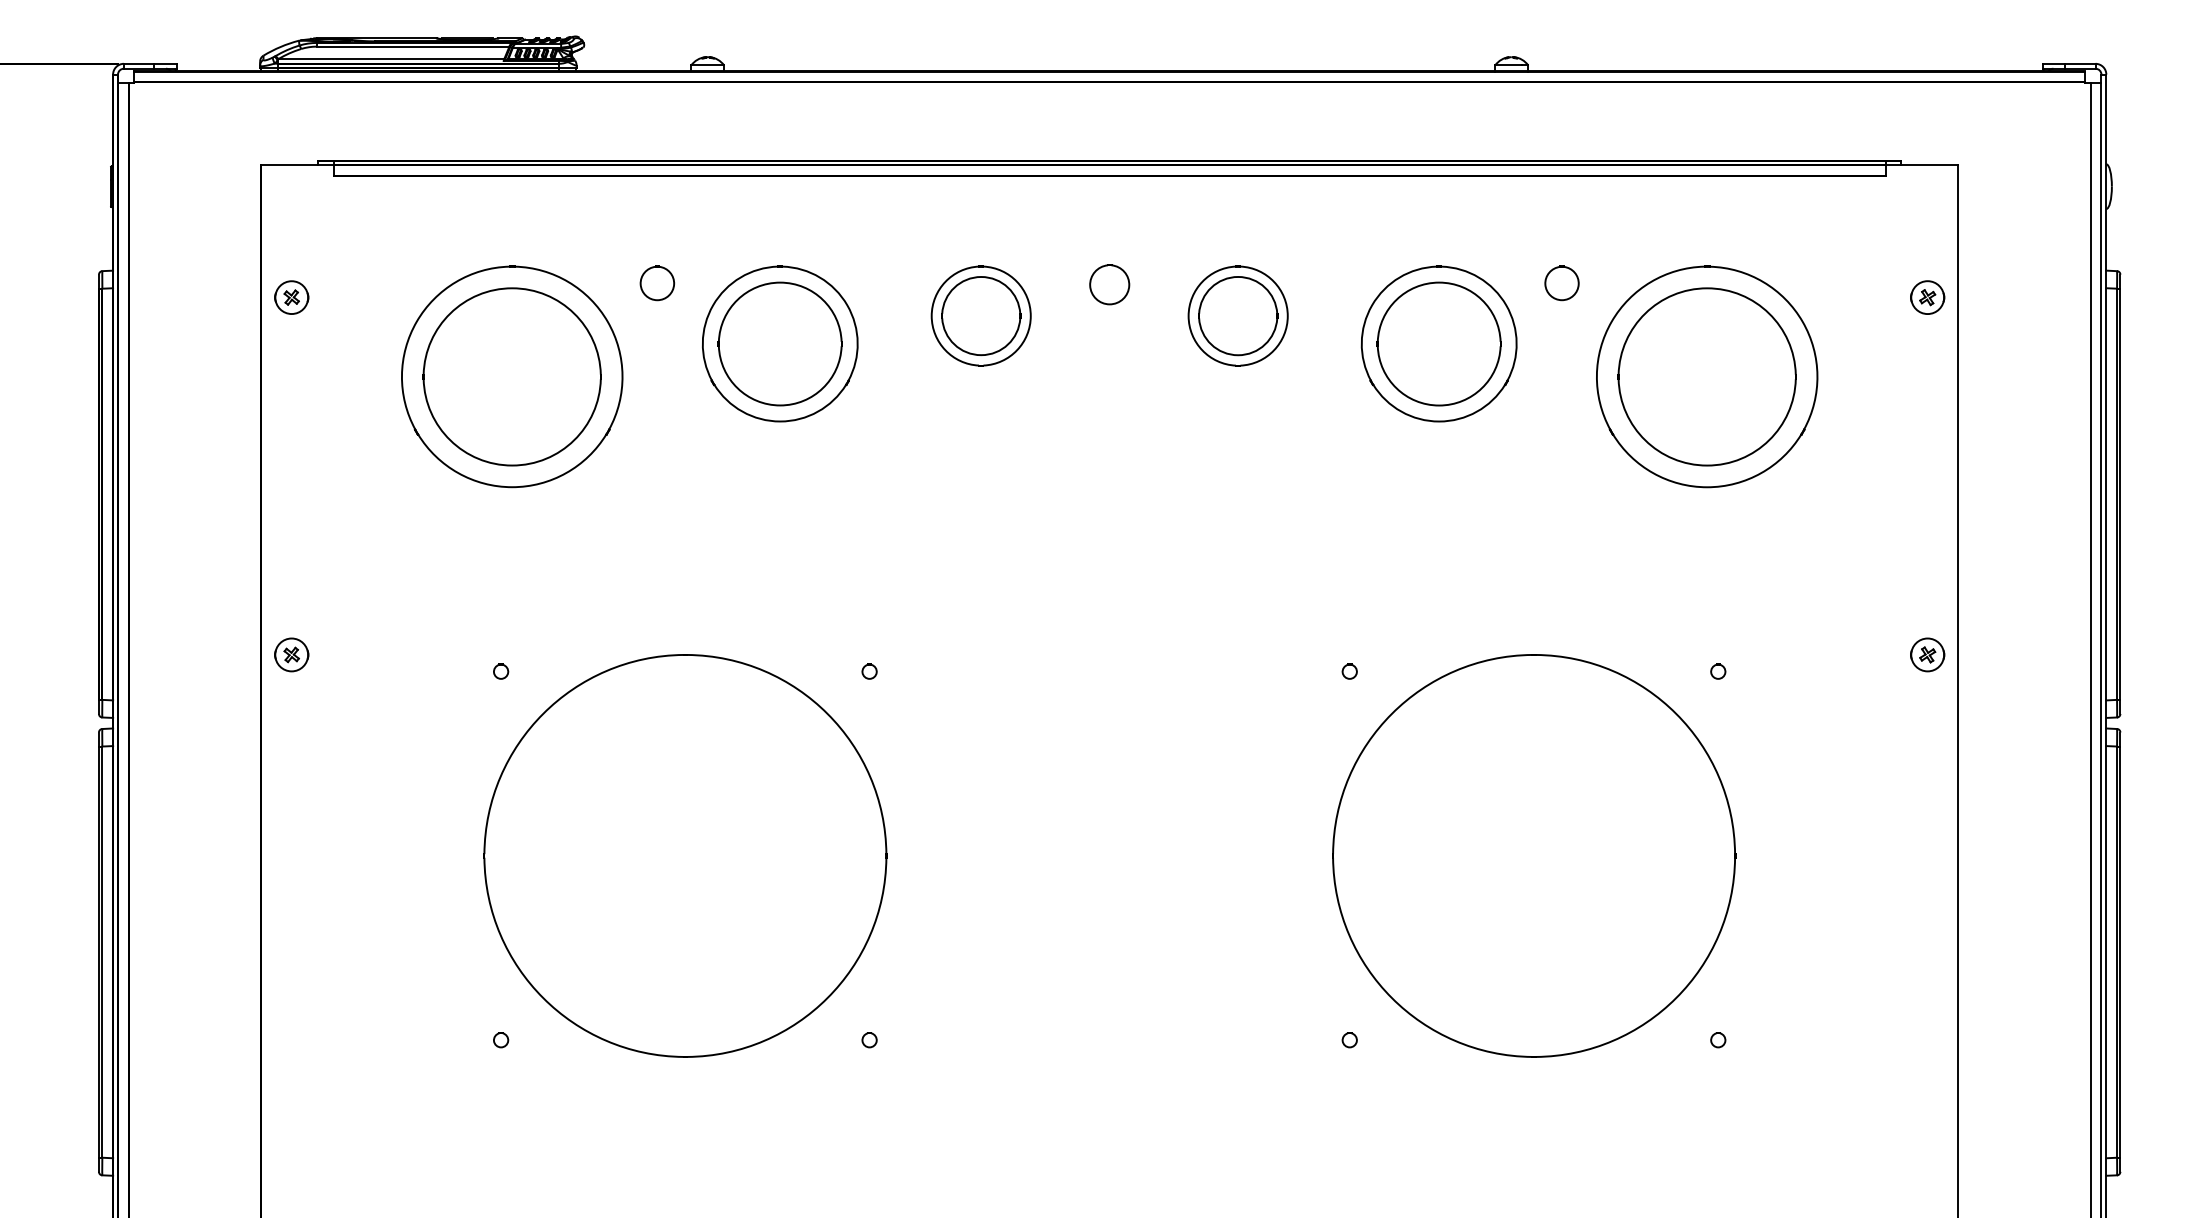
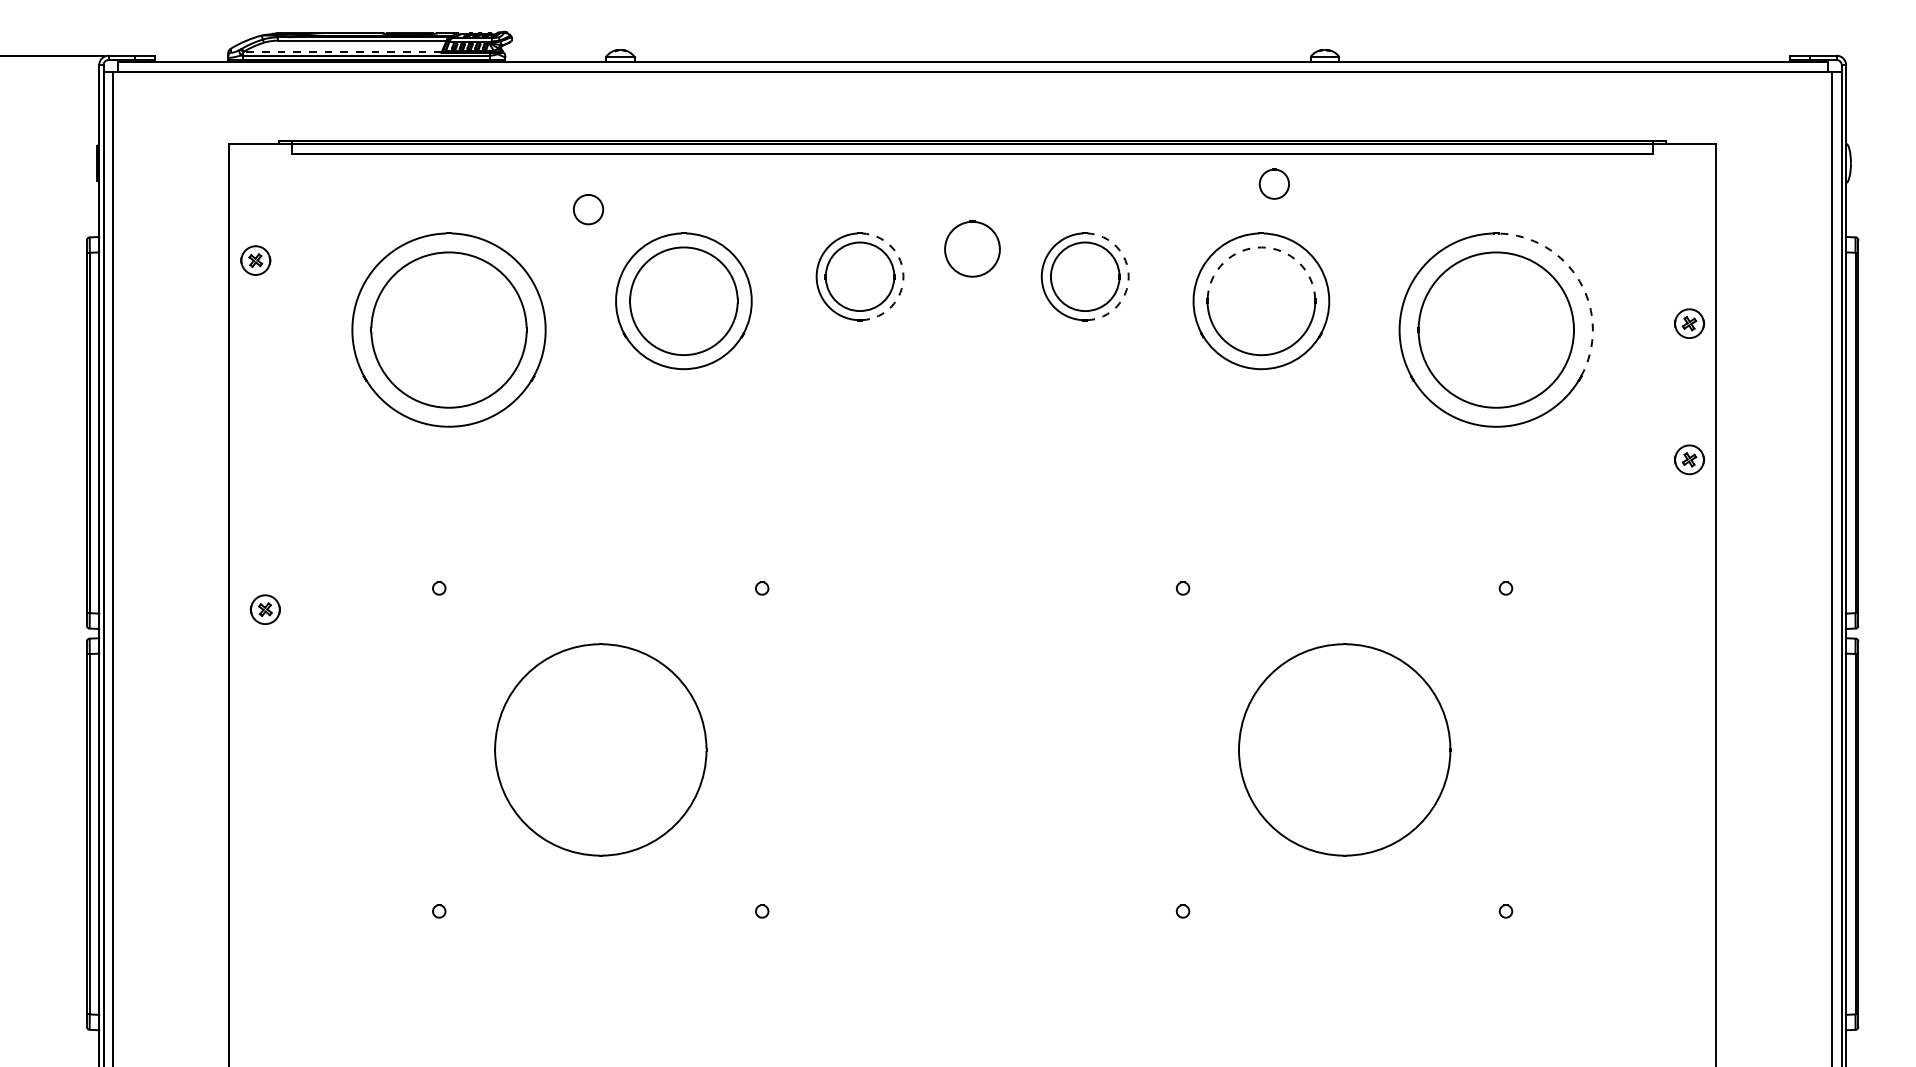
line: (391, 59) -> (343, 51), solid -> dashed
arc: (1439, 282) -> (1261, 247), solid -> dashed
part: (657, 283) -> (588, 209), moved
part: (1561, 283) -> (1273, 184), moved
part: (1109, 284) -> (972, 249), size x1.6
part: (1927, 297) -> (1689, 323), moved
arc: (1030, 316) -> (903, 277), solid -> dashed
arc: (1287, 316) -> (1128, 277), solid -> dashed
arc: (1802, 321) -> (1579, 281), solid -> dashed
part: (291, 654) -> (265, 609), moved
part: (1927, 654) -> (1689, 459), moved
part: (685, 855) -> (600, 749), size x0.6
part: (1534, 855) -> (1344, 749), size x0.6

